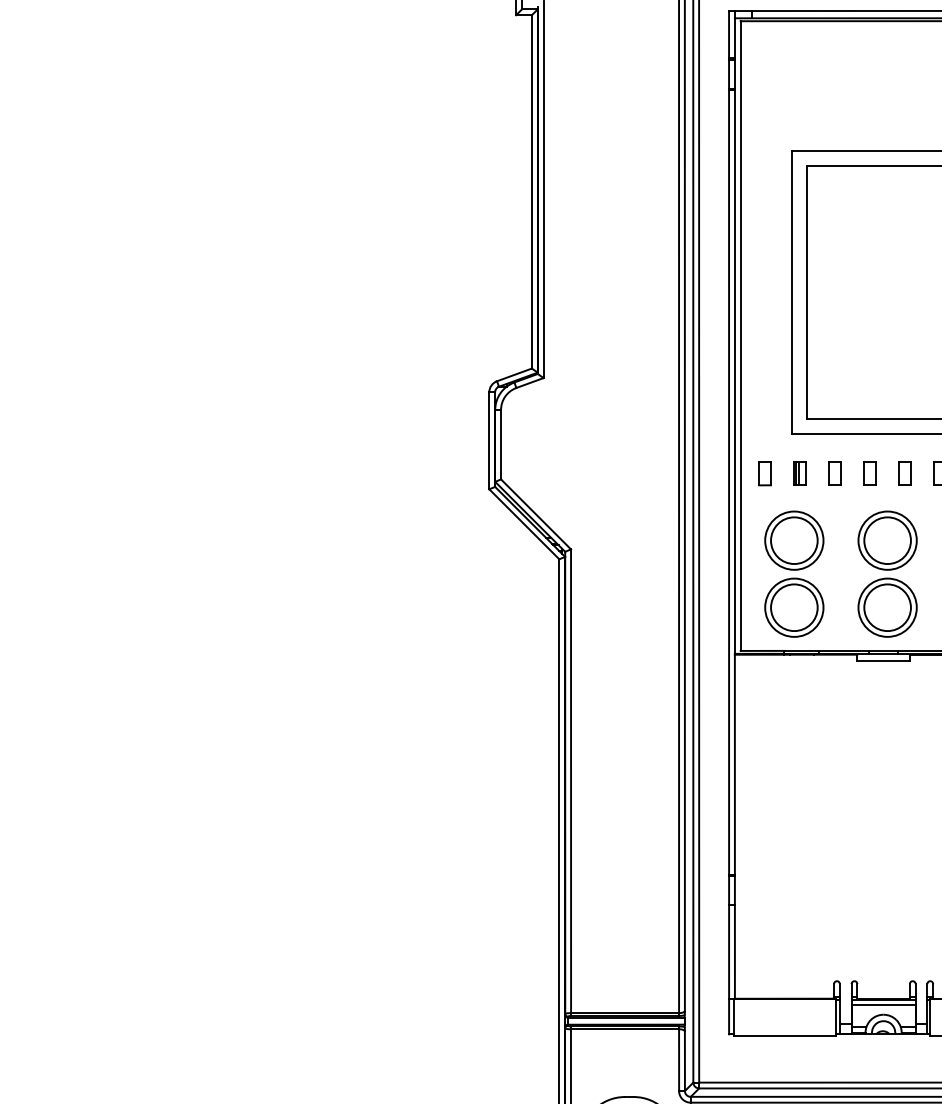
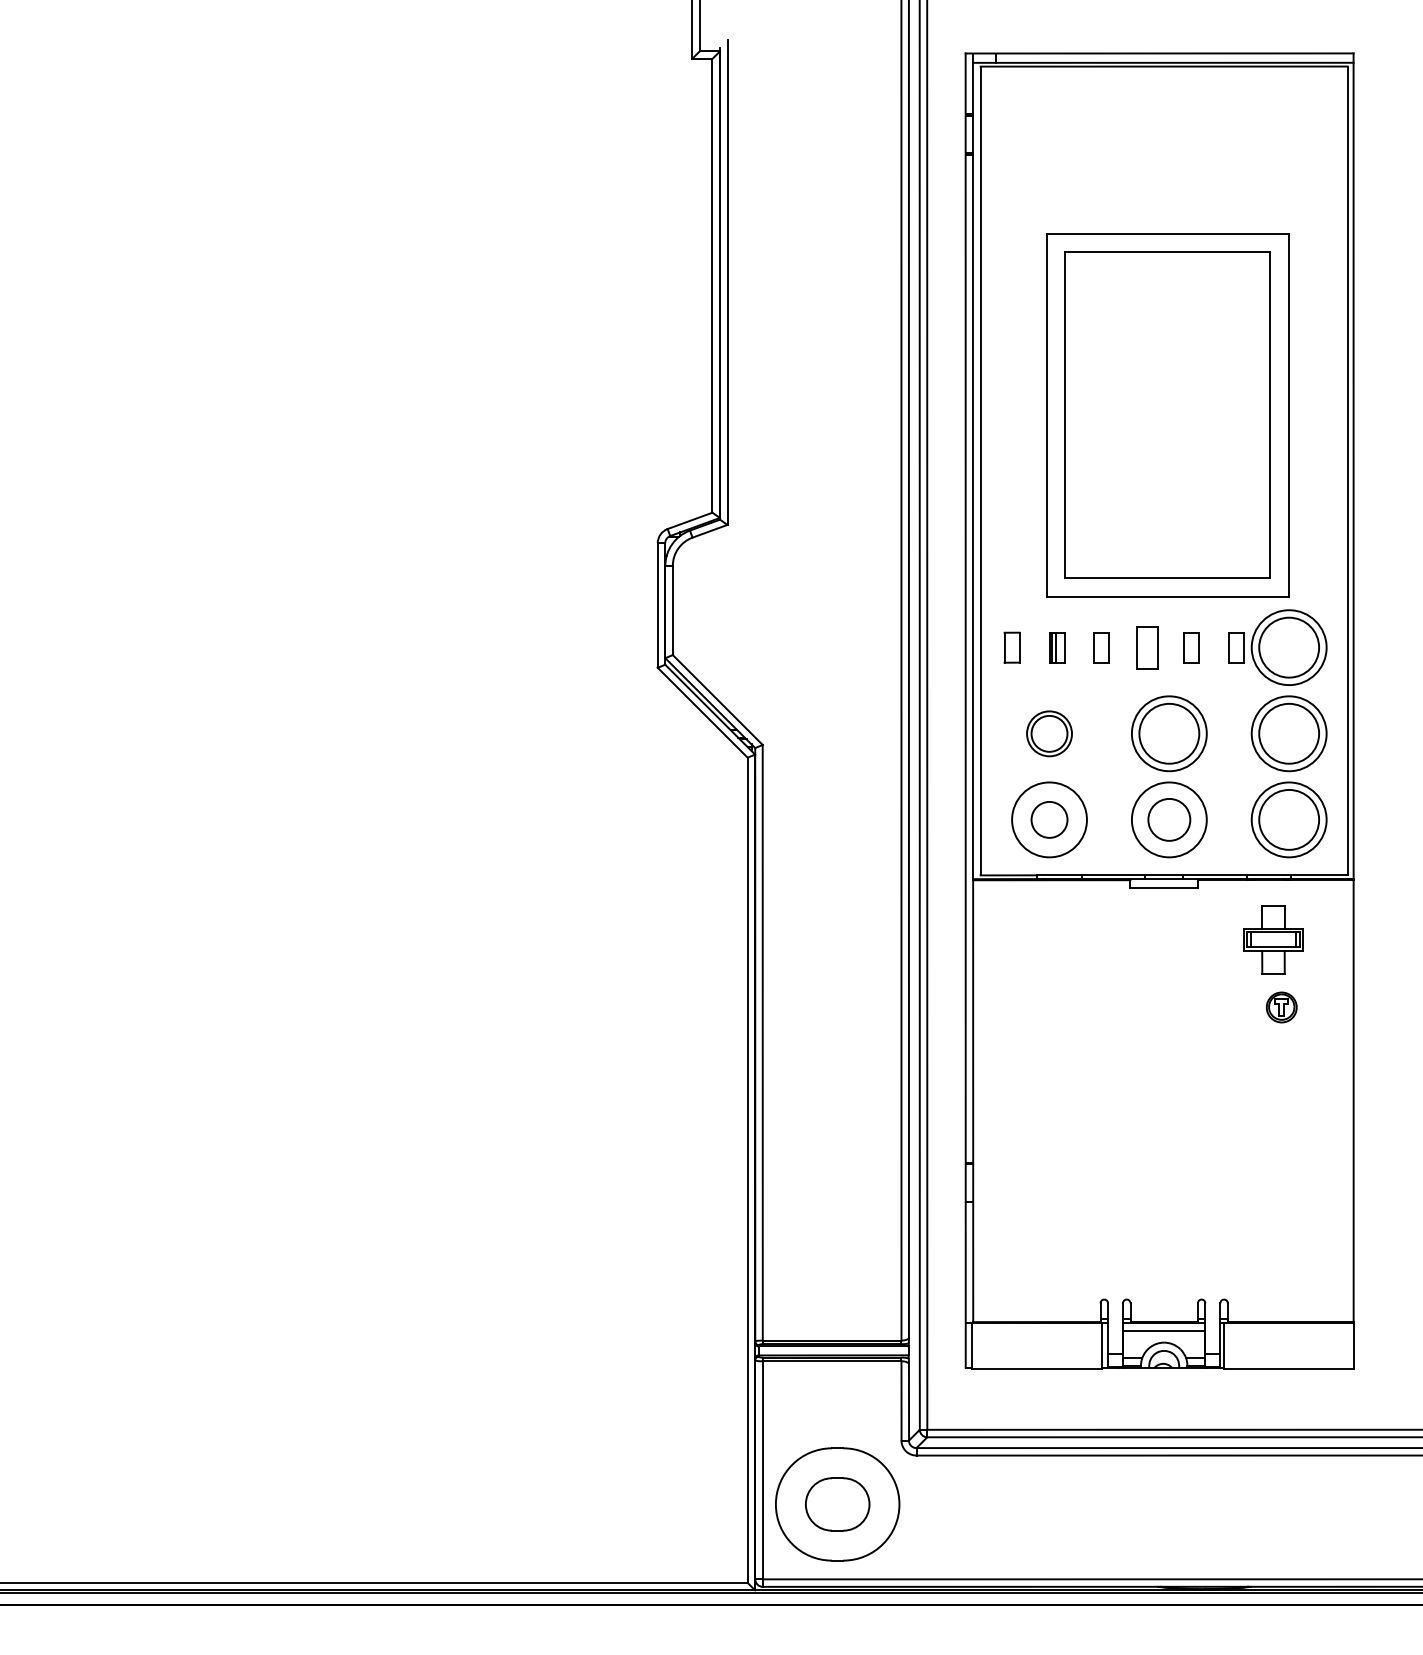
part: (869, 473) -> (1146, 647), size x1.4
part: (794, 540) -> (1049, 733), size x0.6
circle: (794, 607) -> (1049, 819), size x0.6
circle: (887, 607) -> (1169, 819), size x0.7

